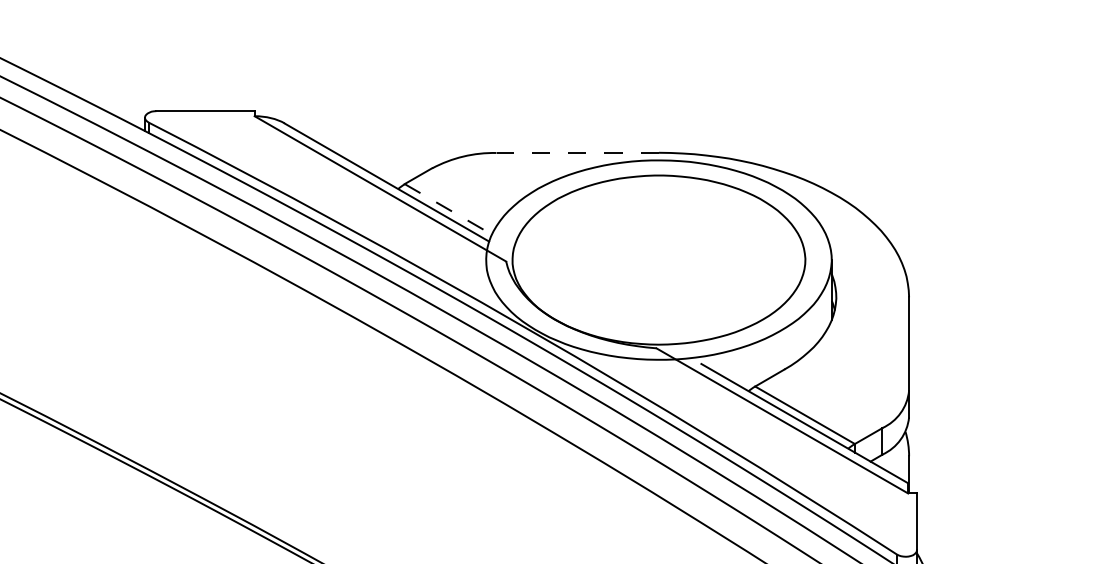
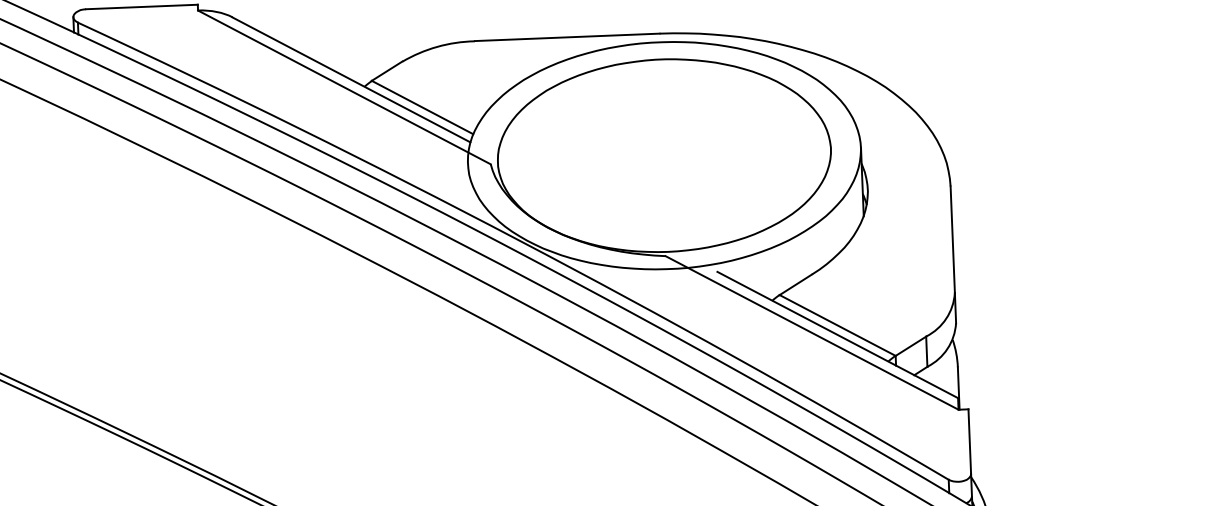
line: (577, 152) -> (566, 37), dashed -> solid
line: (448, 209) -> (422, 107), dashed -> solid

